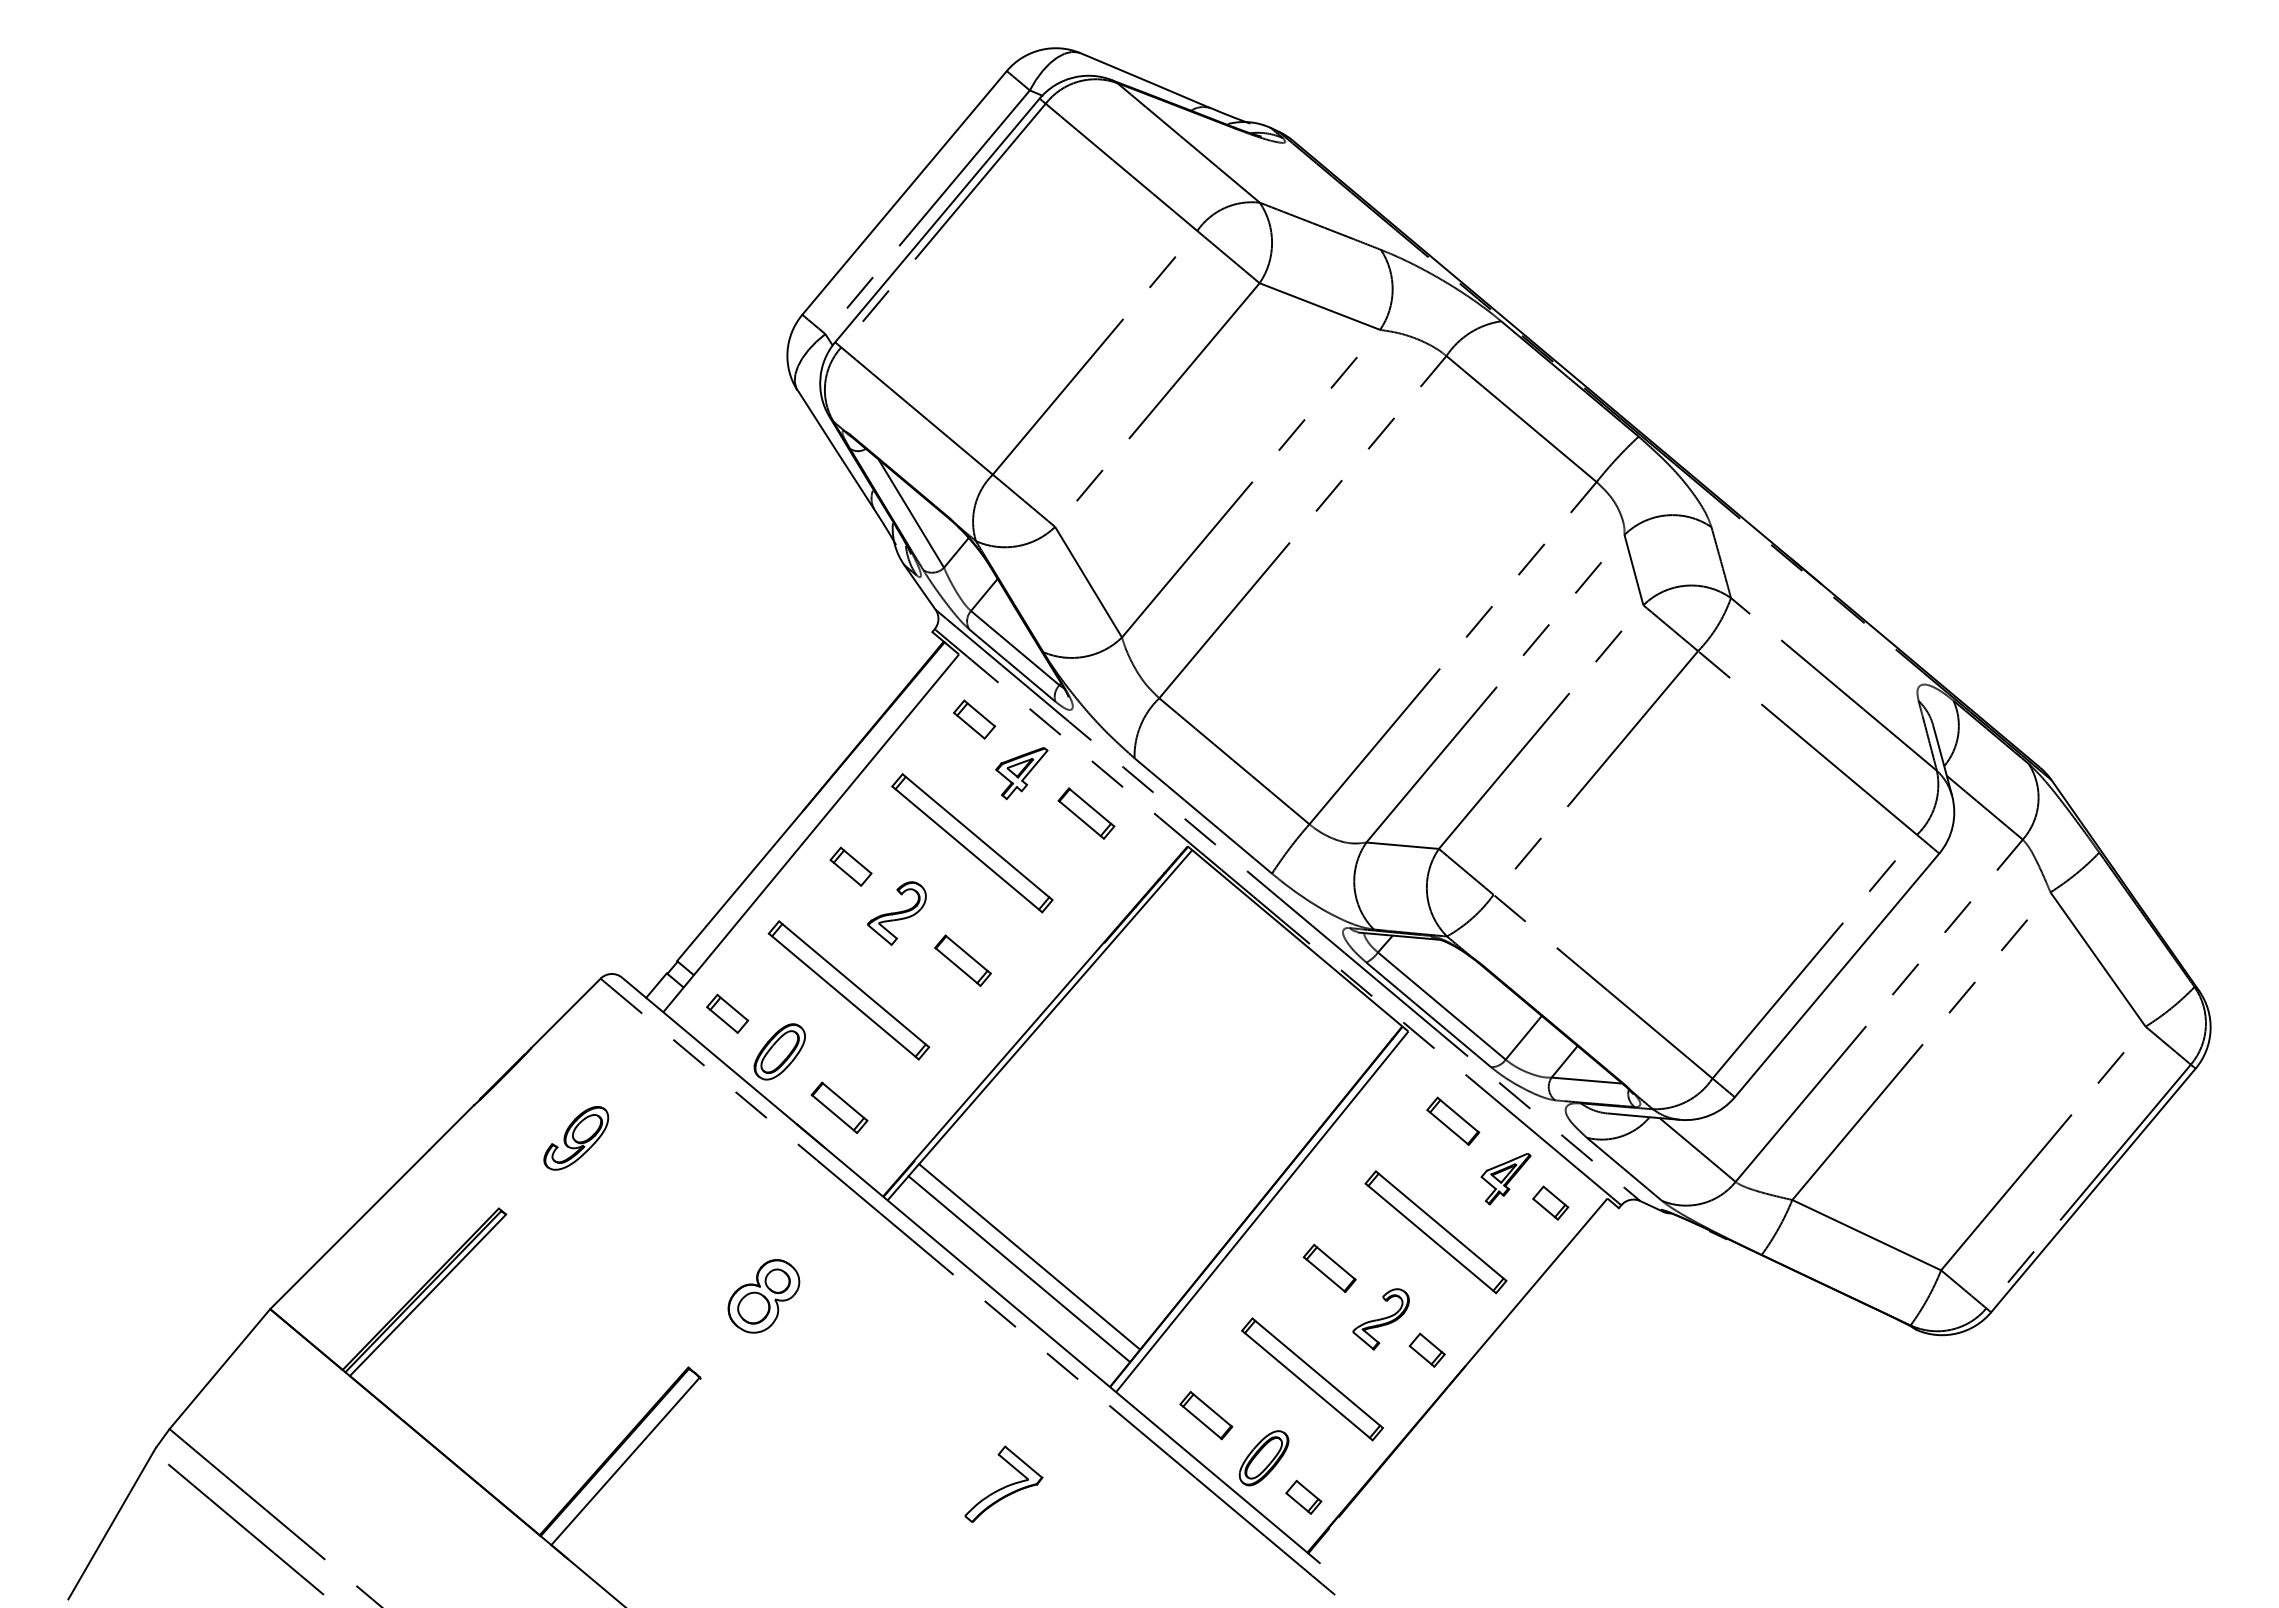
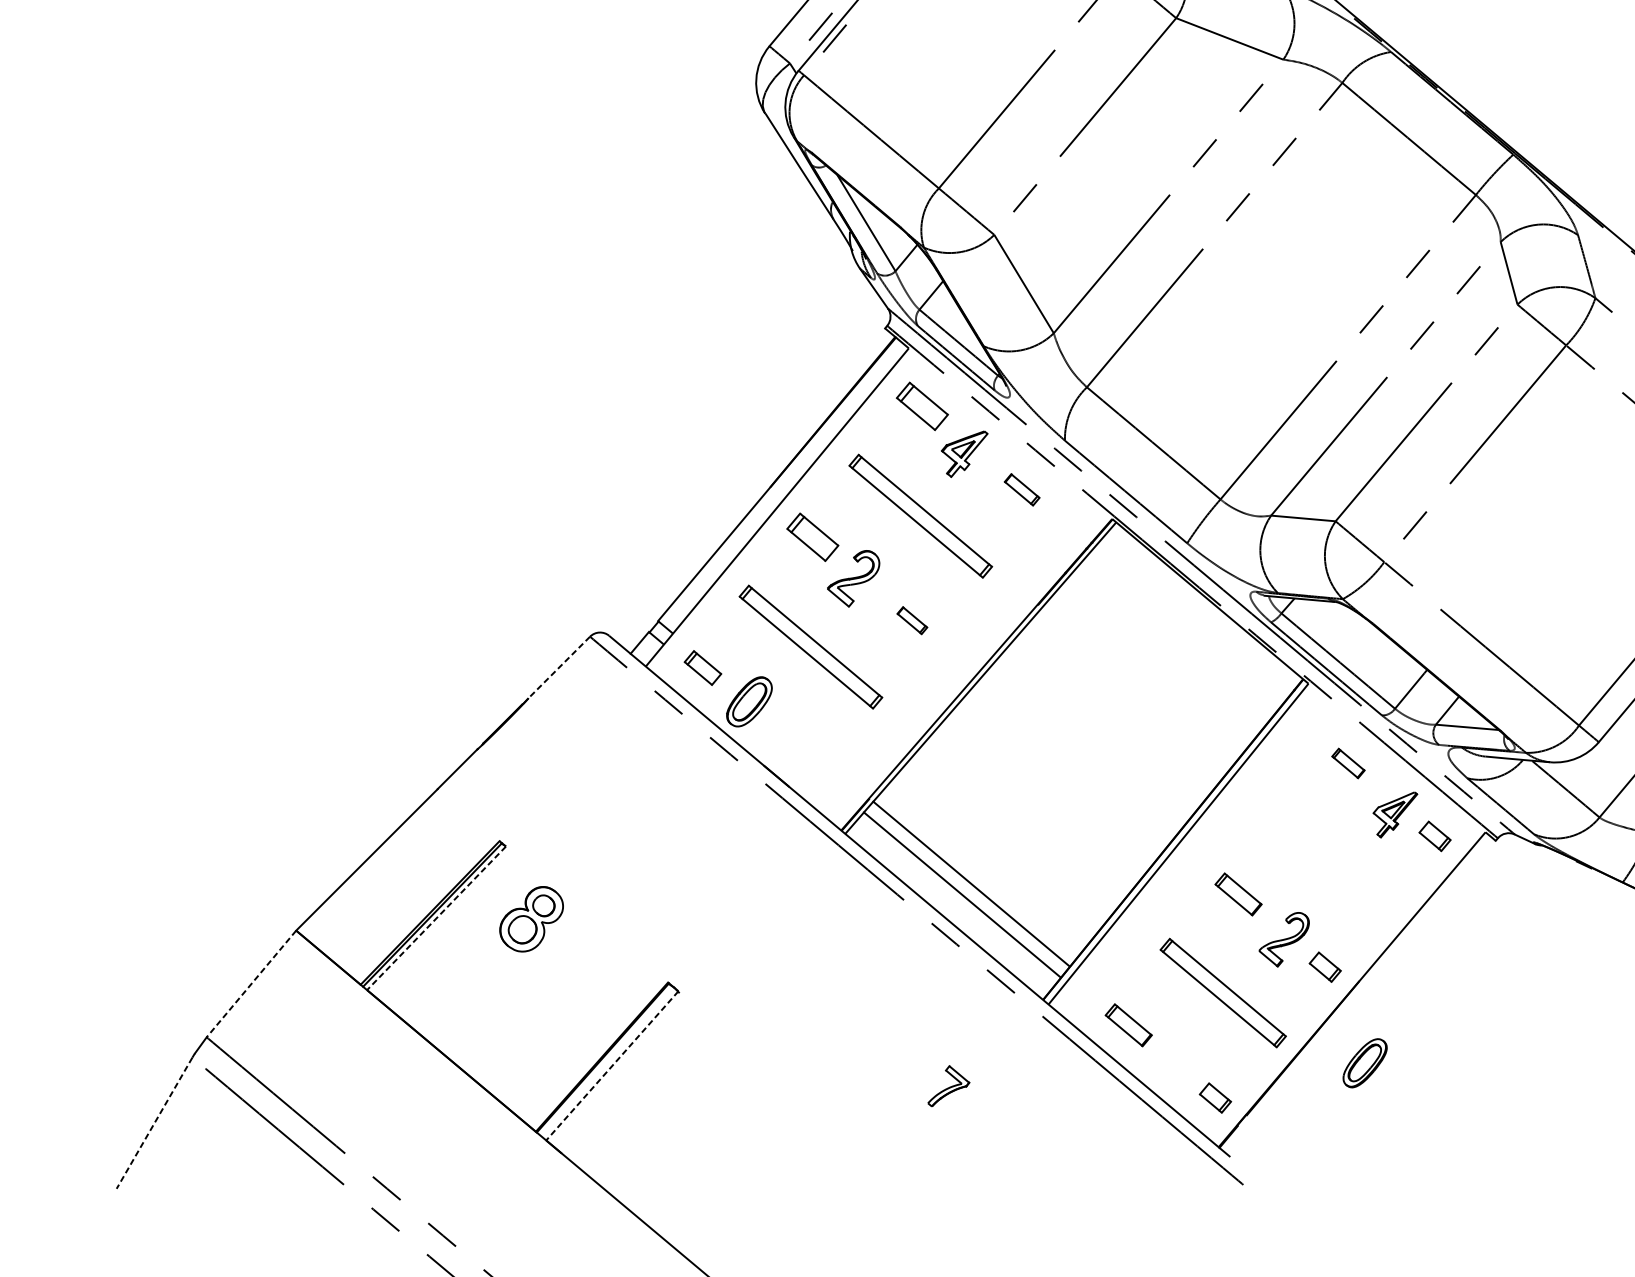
part: (974, 719) -> (922, 406), size x1.4
part: (1086, 813) -> (1022, 489), size x0.7
part: (850, 866) -> (812, 536), size x1.4
part: (962, 960) -> (911, 620), size x0.6
line: (565, 1013) -> (558, 667), solid -> dashed
part: (839, 1107) -> (802, 751), removed
part: (1453, 1120) -> (1348, 762), size x0.7
part: (576, 1138) -> (568, 778), removed
part: (1435, 1232) -> (1332, 862), removed
line: (427, 1295) -> (436, 918), solid -> dashed
part: (763, 1296) -> (531, 919), moved
line: (219, 1369) -> (251, 984), solid -> dashed
part: (1263, 1458) -> (1364, 1063), moved
line: (625, 1461) -> (612, 1066), solid -> dashed
part: (1003, 1483) -> (948, 1085), size x0.6
line: (110, 1526) -> (154, 1123), solid -> dashed

